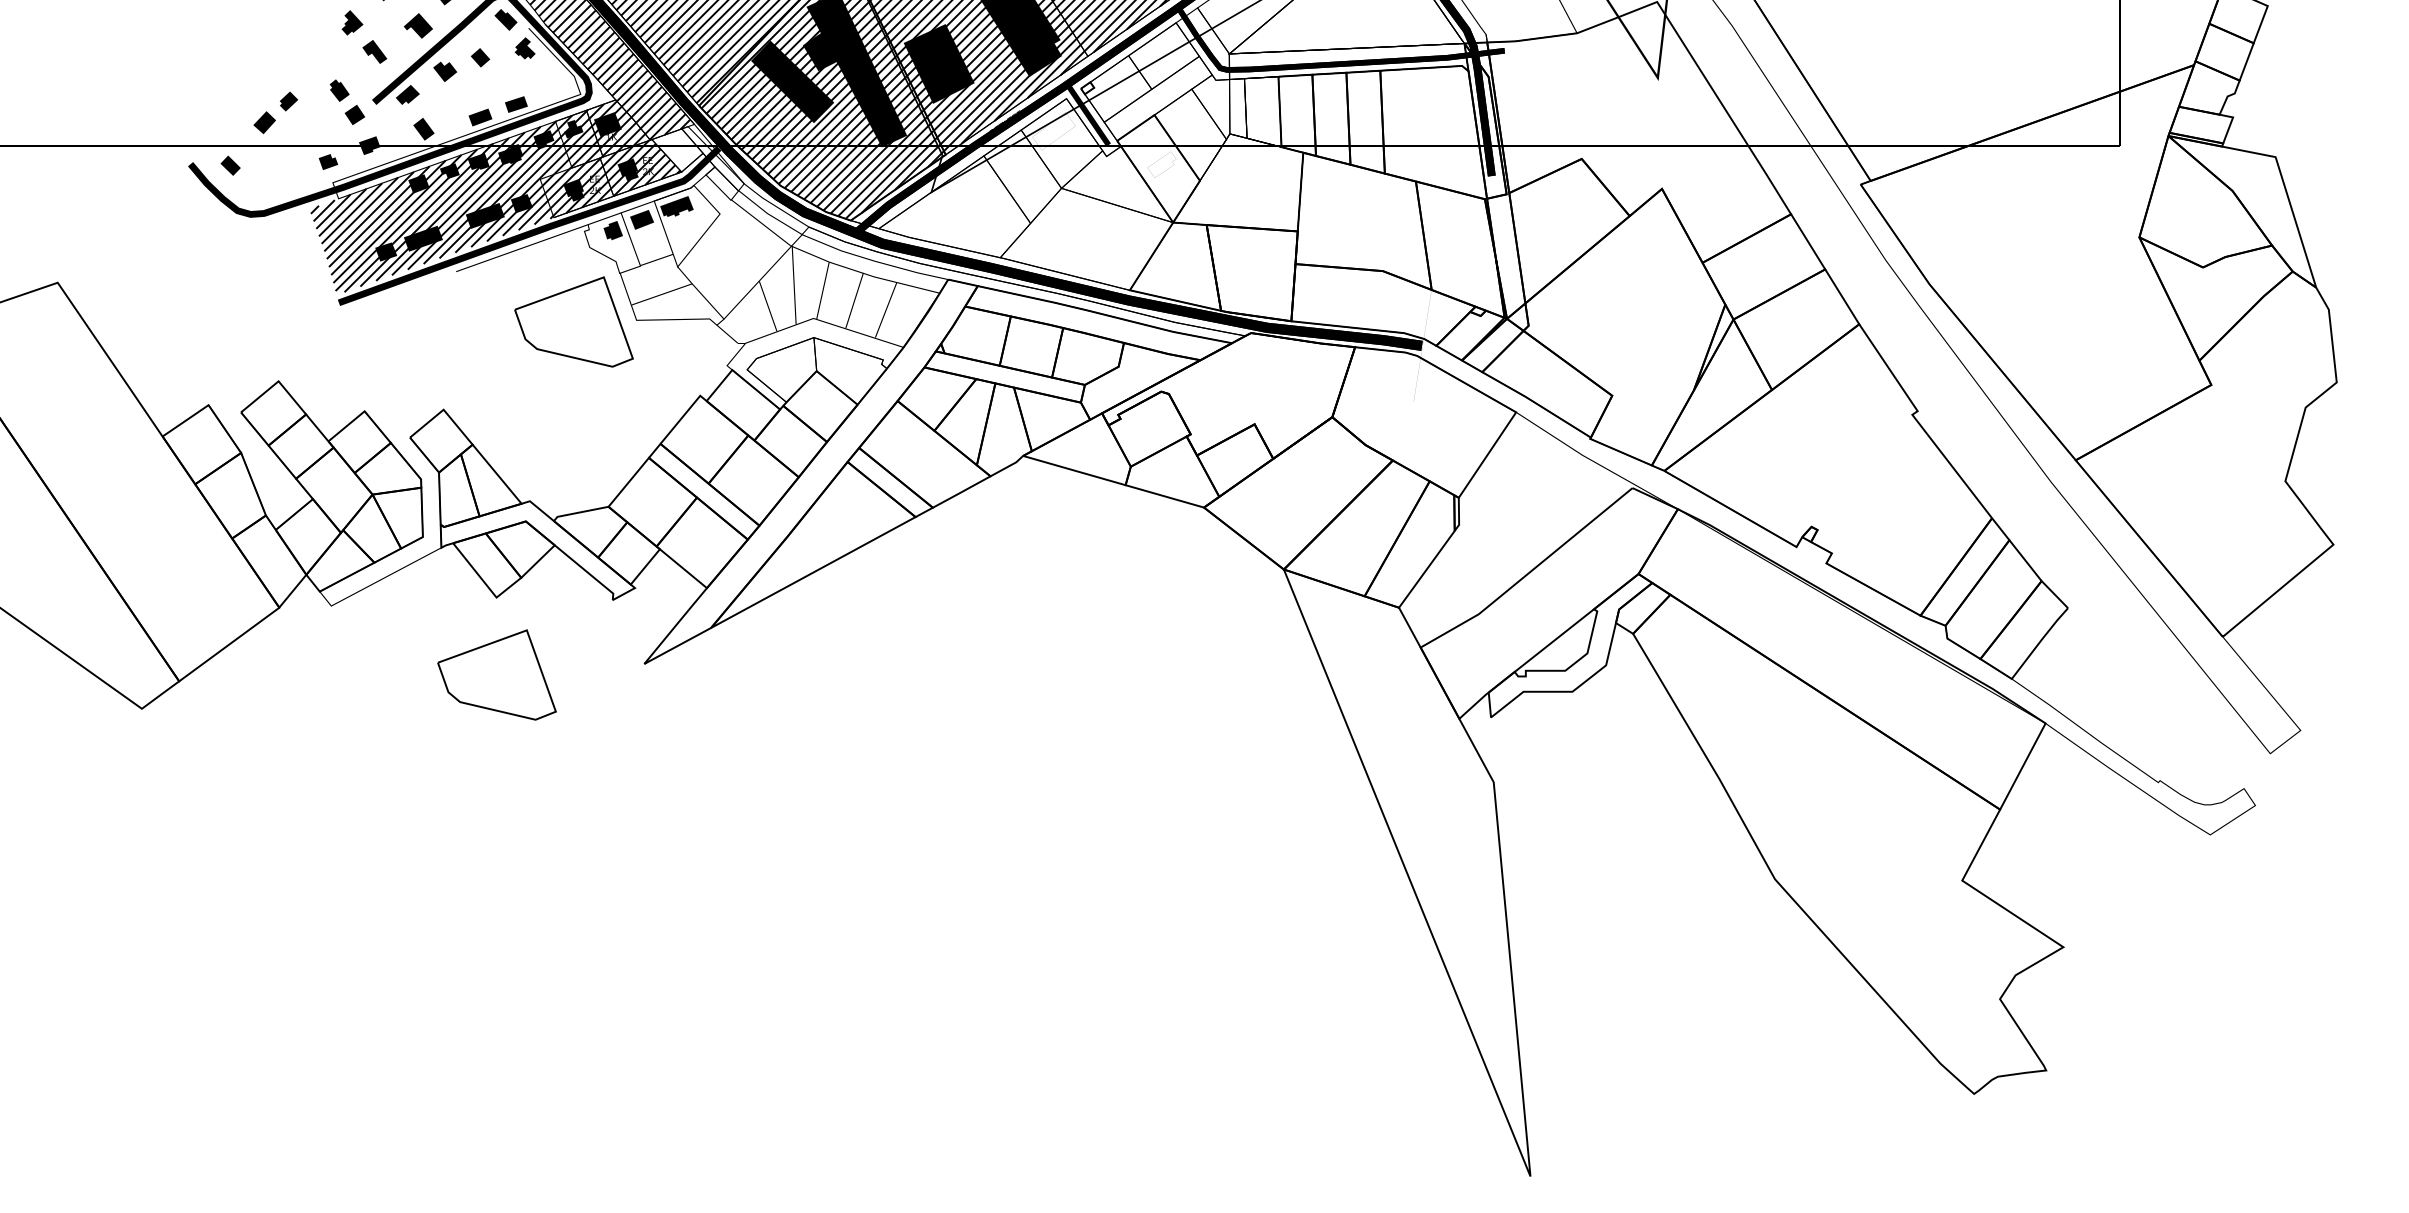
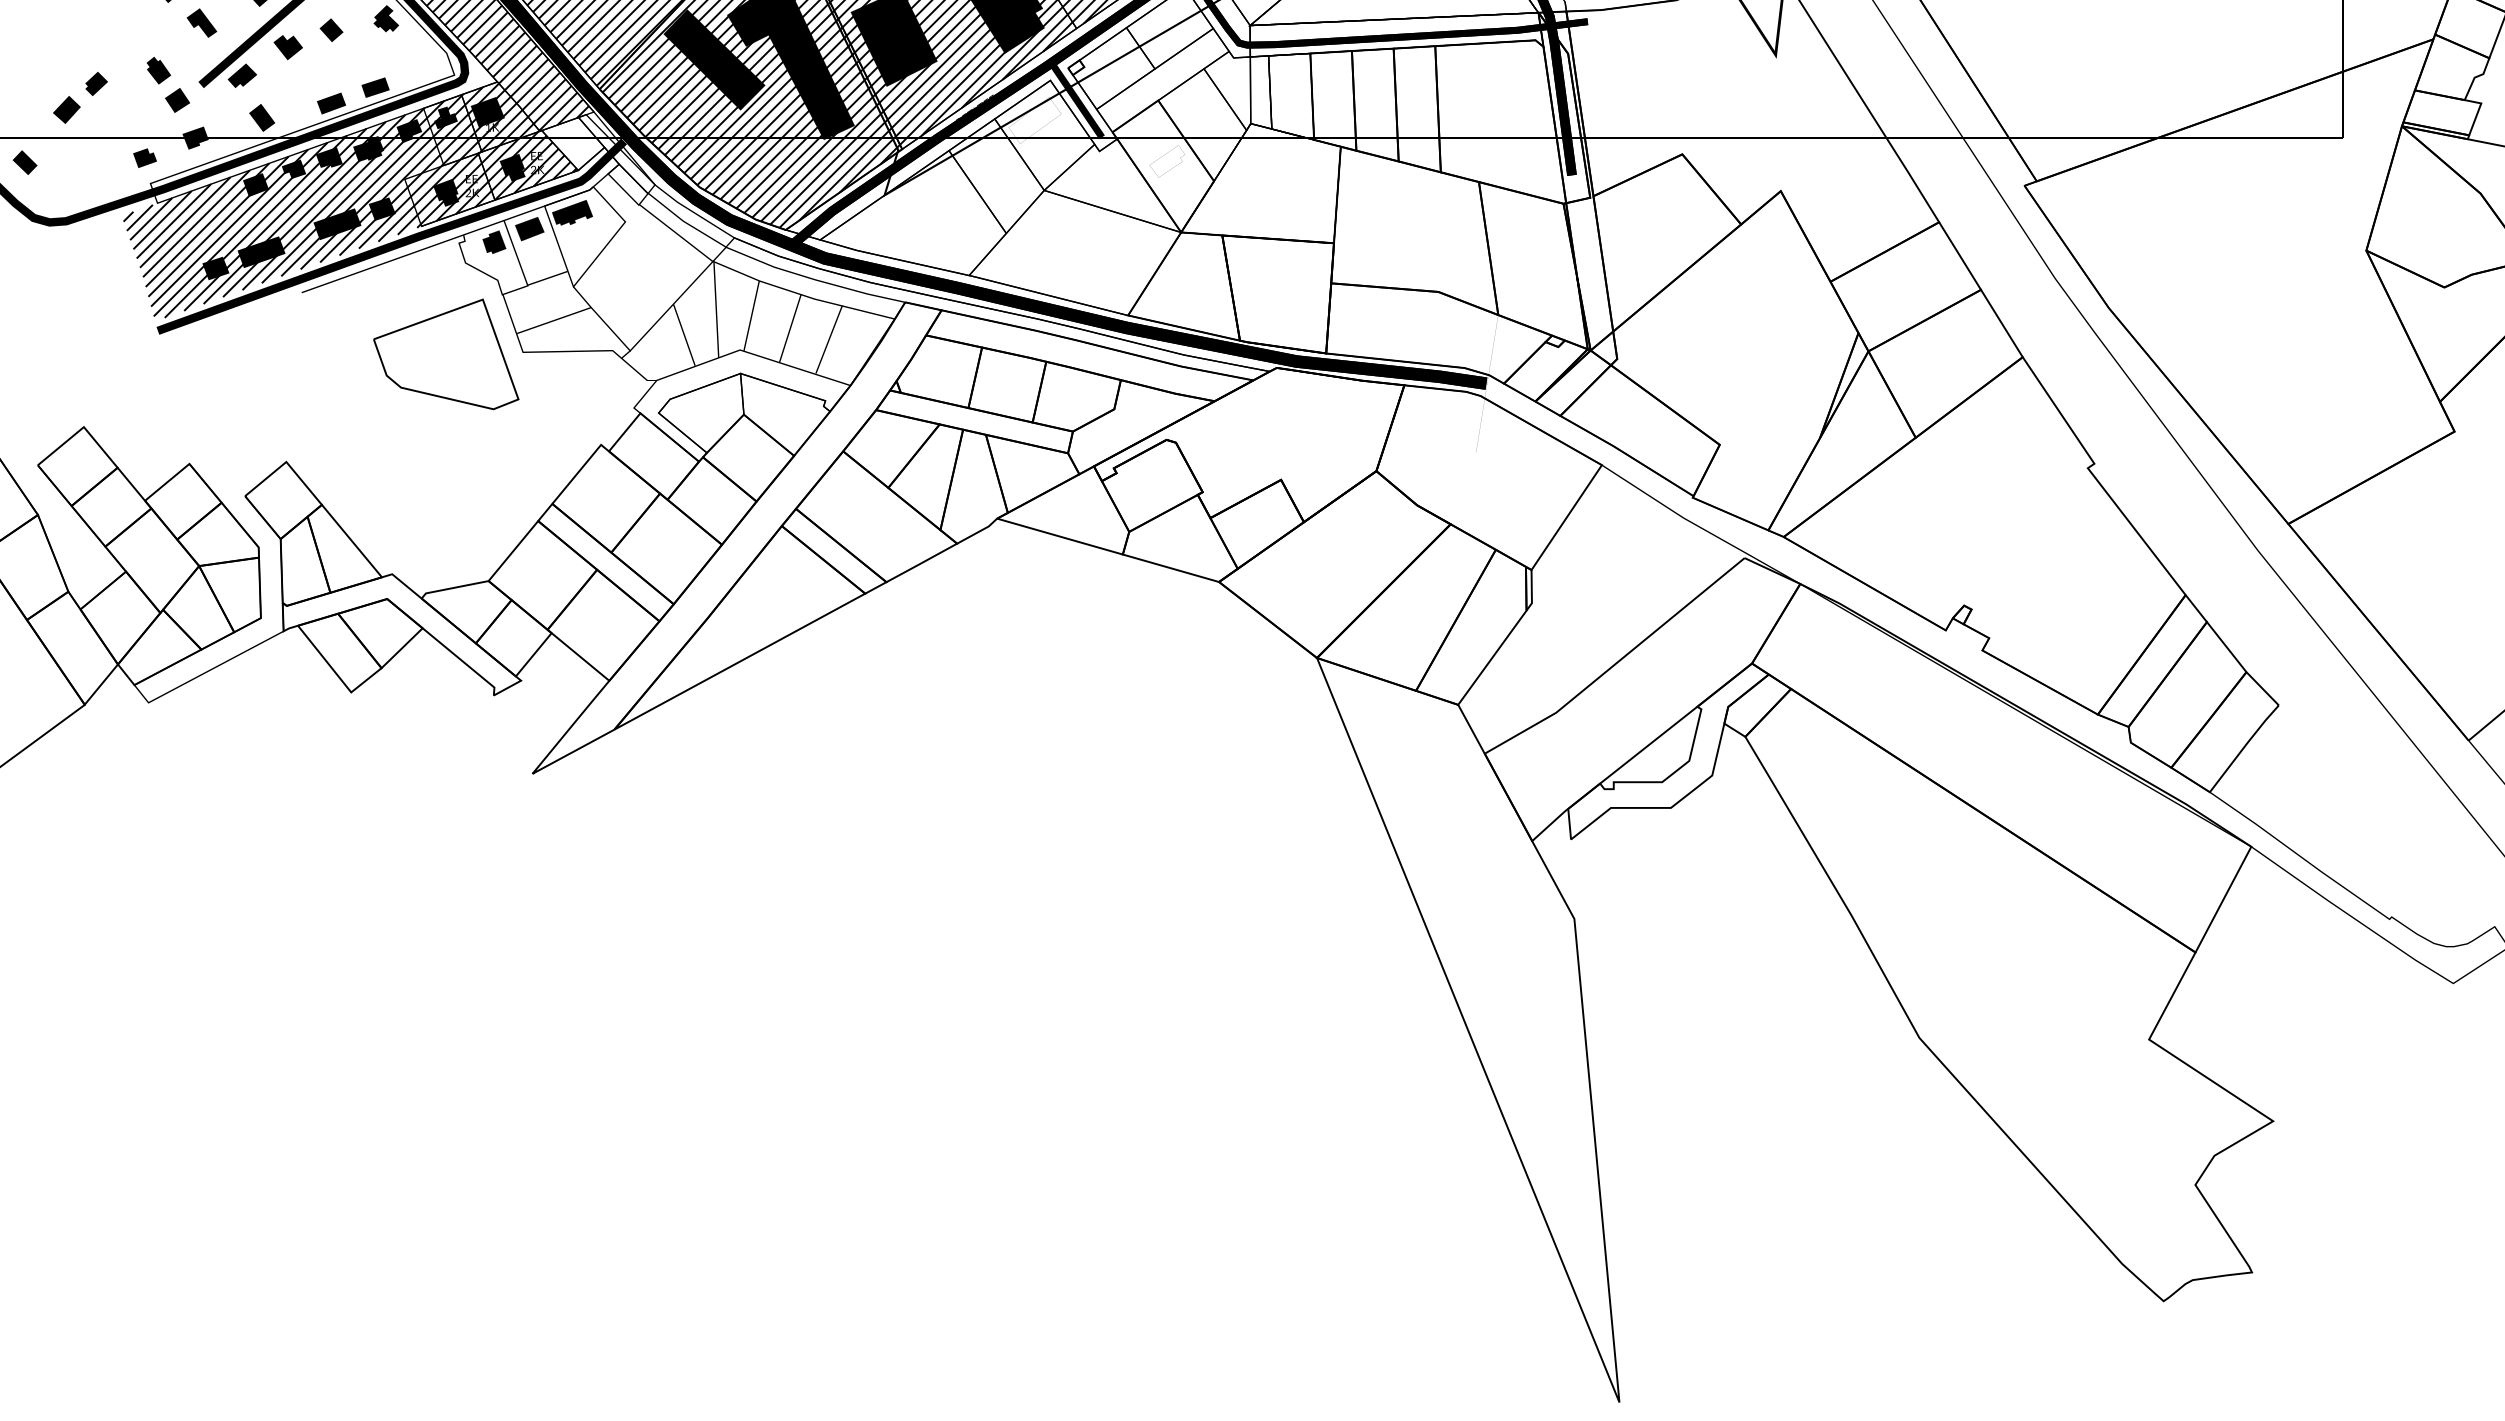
part: (496, 674) -> (351, 786), removed

